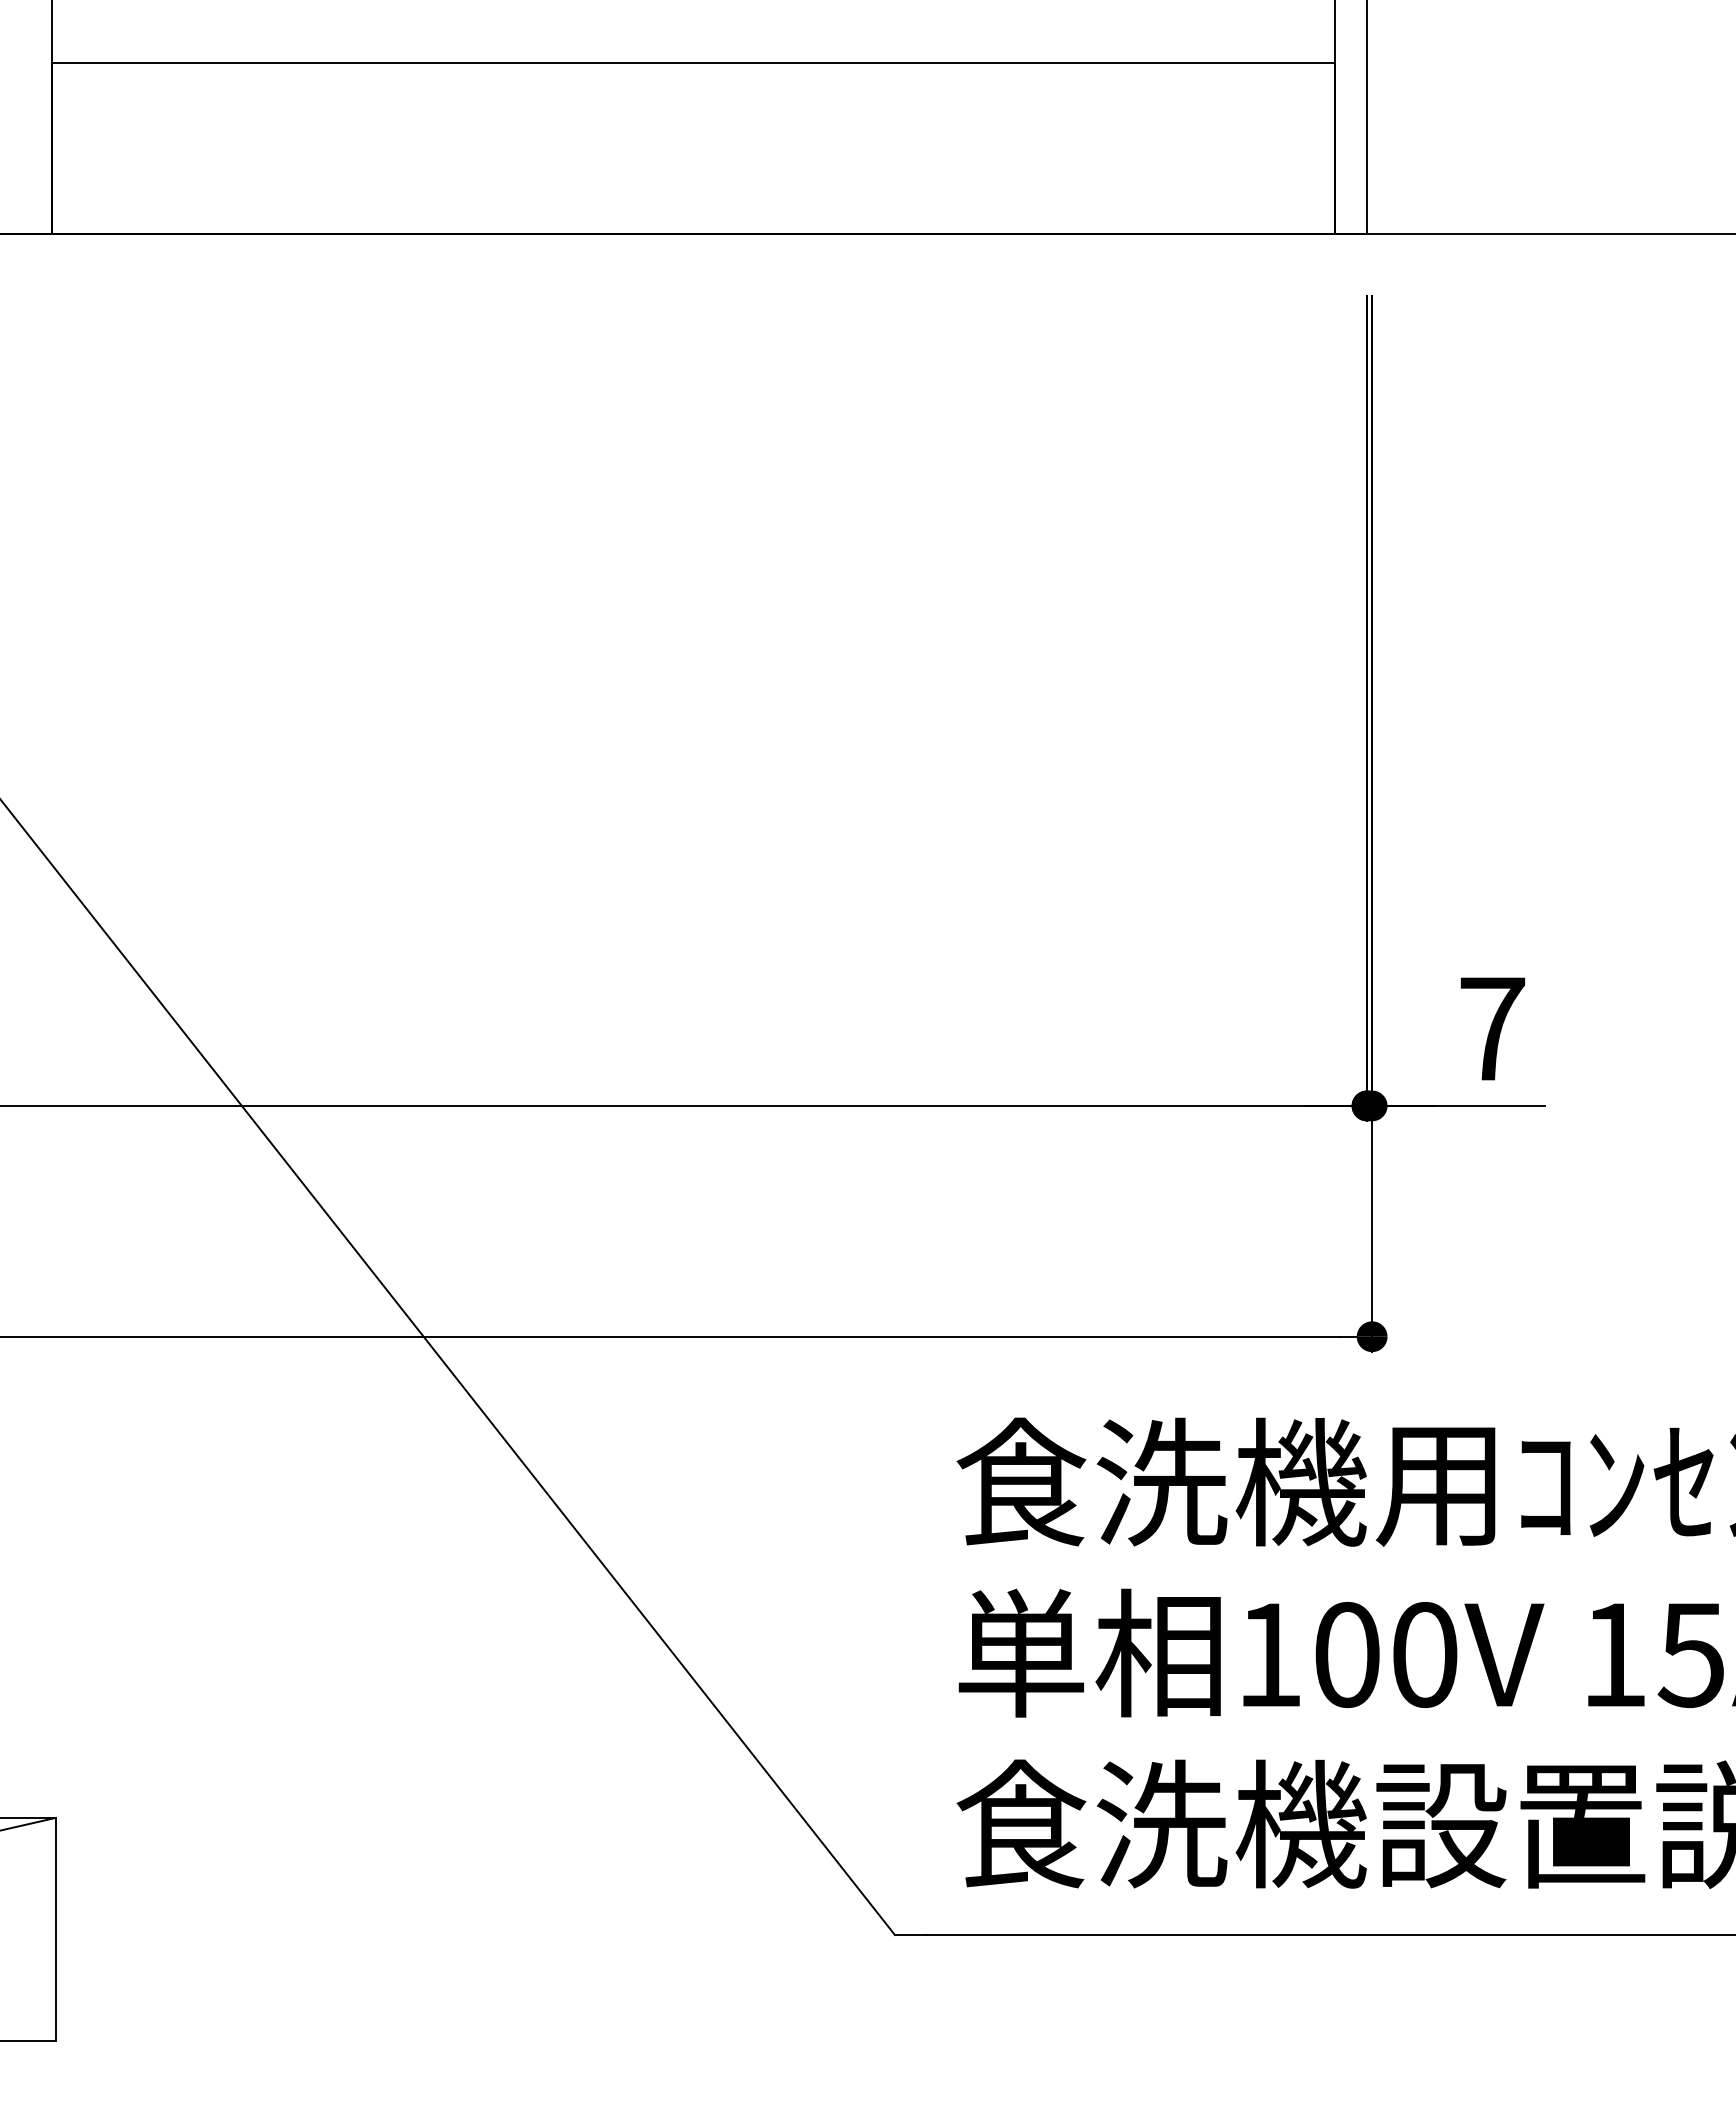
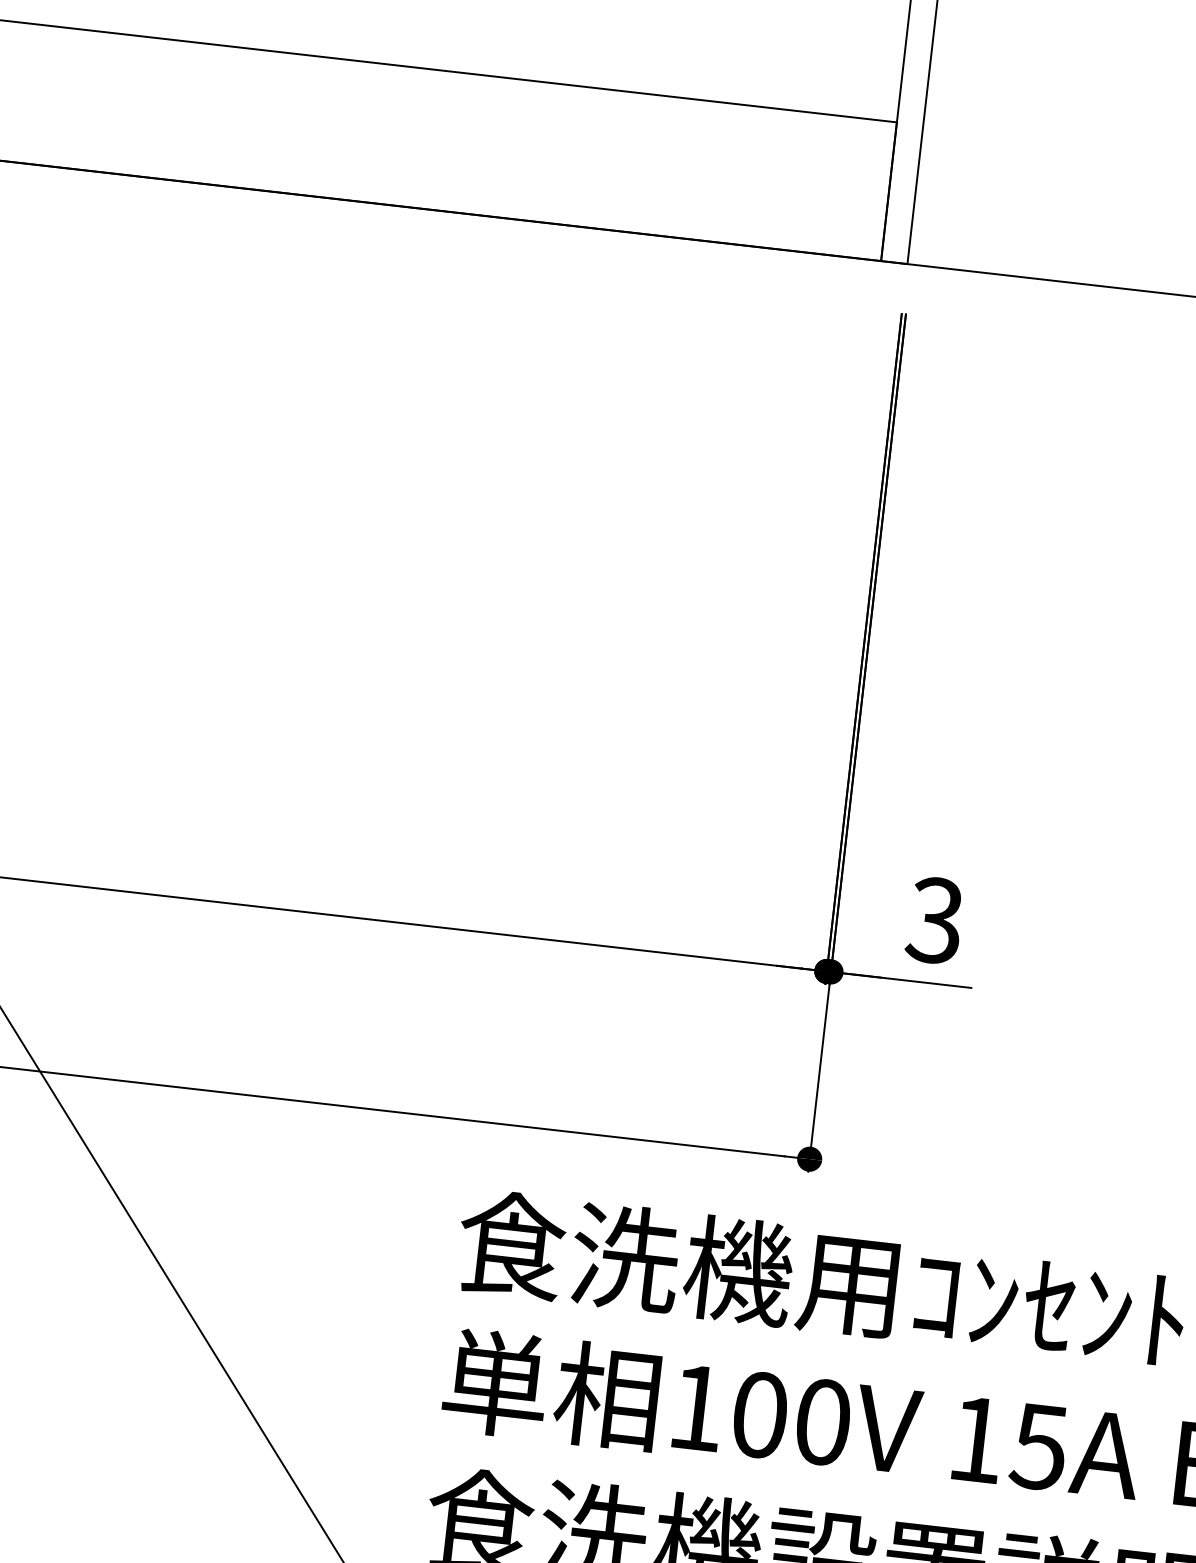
text: (1491, 1029) -> (934, 920), 7 -> 3

